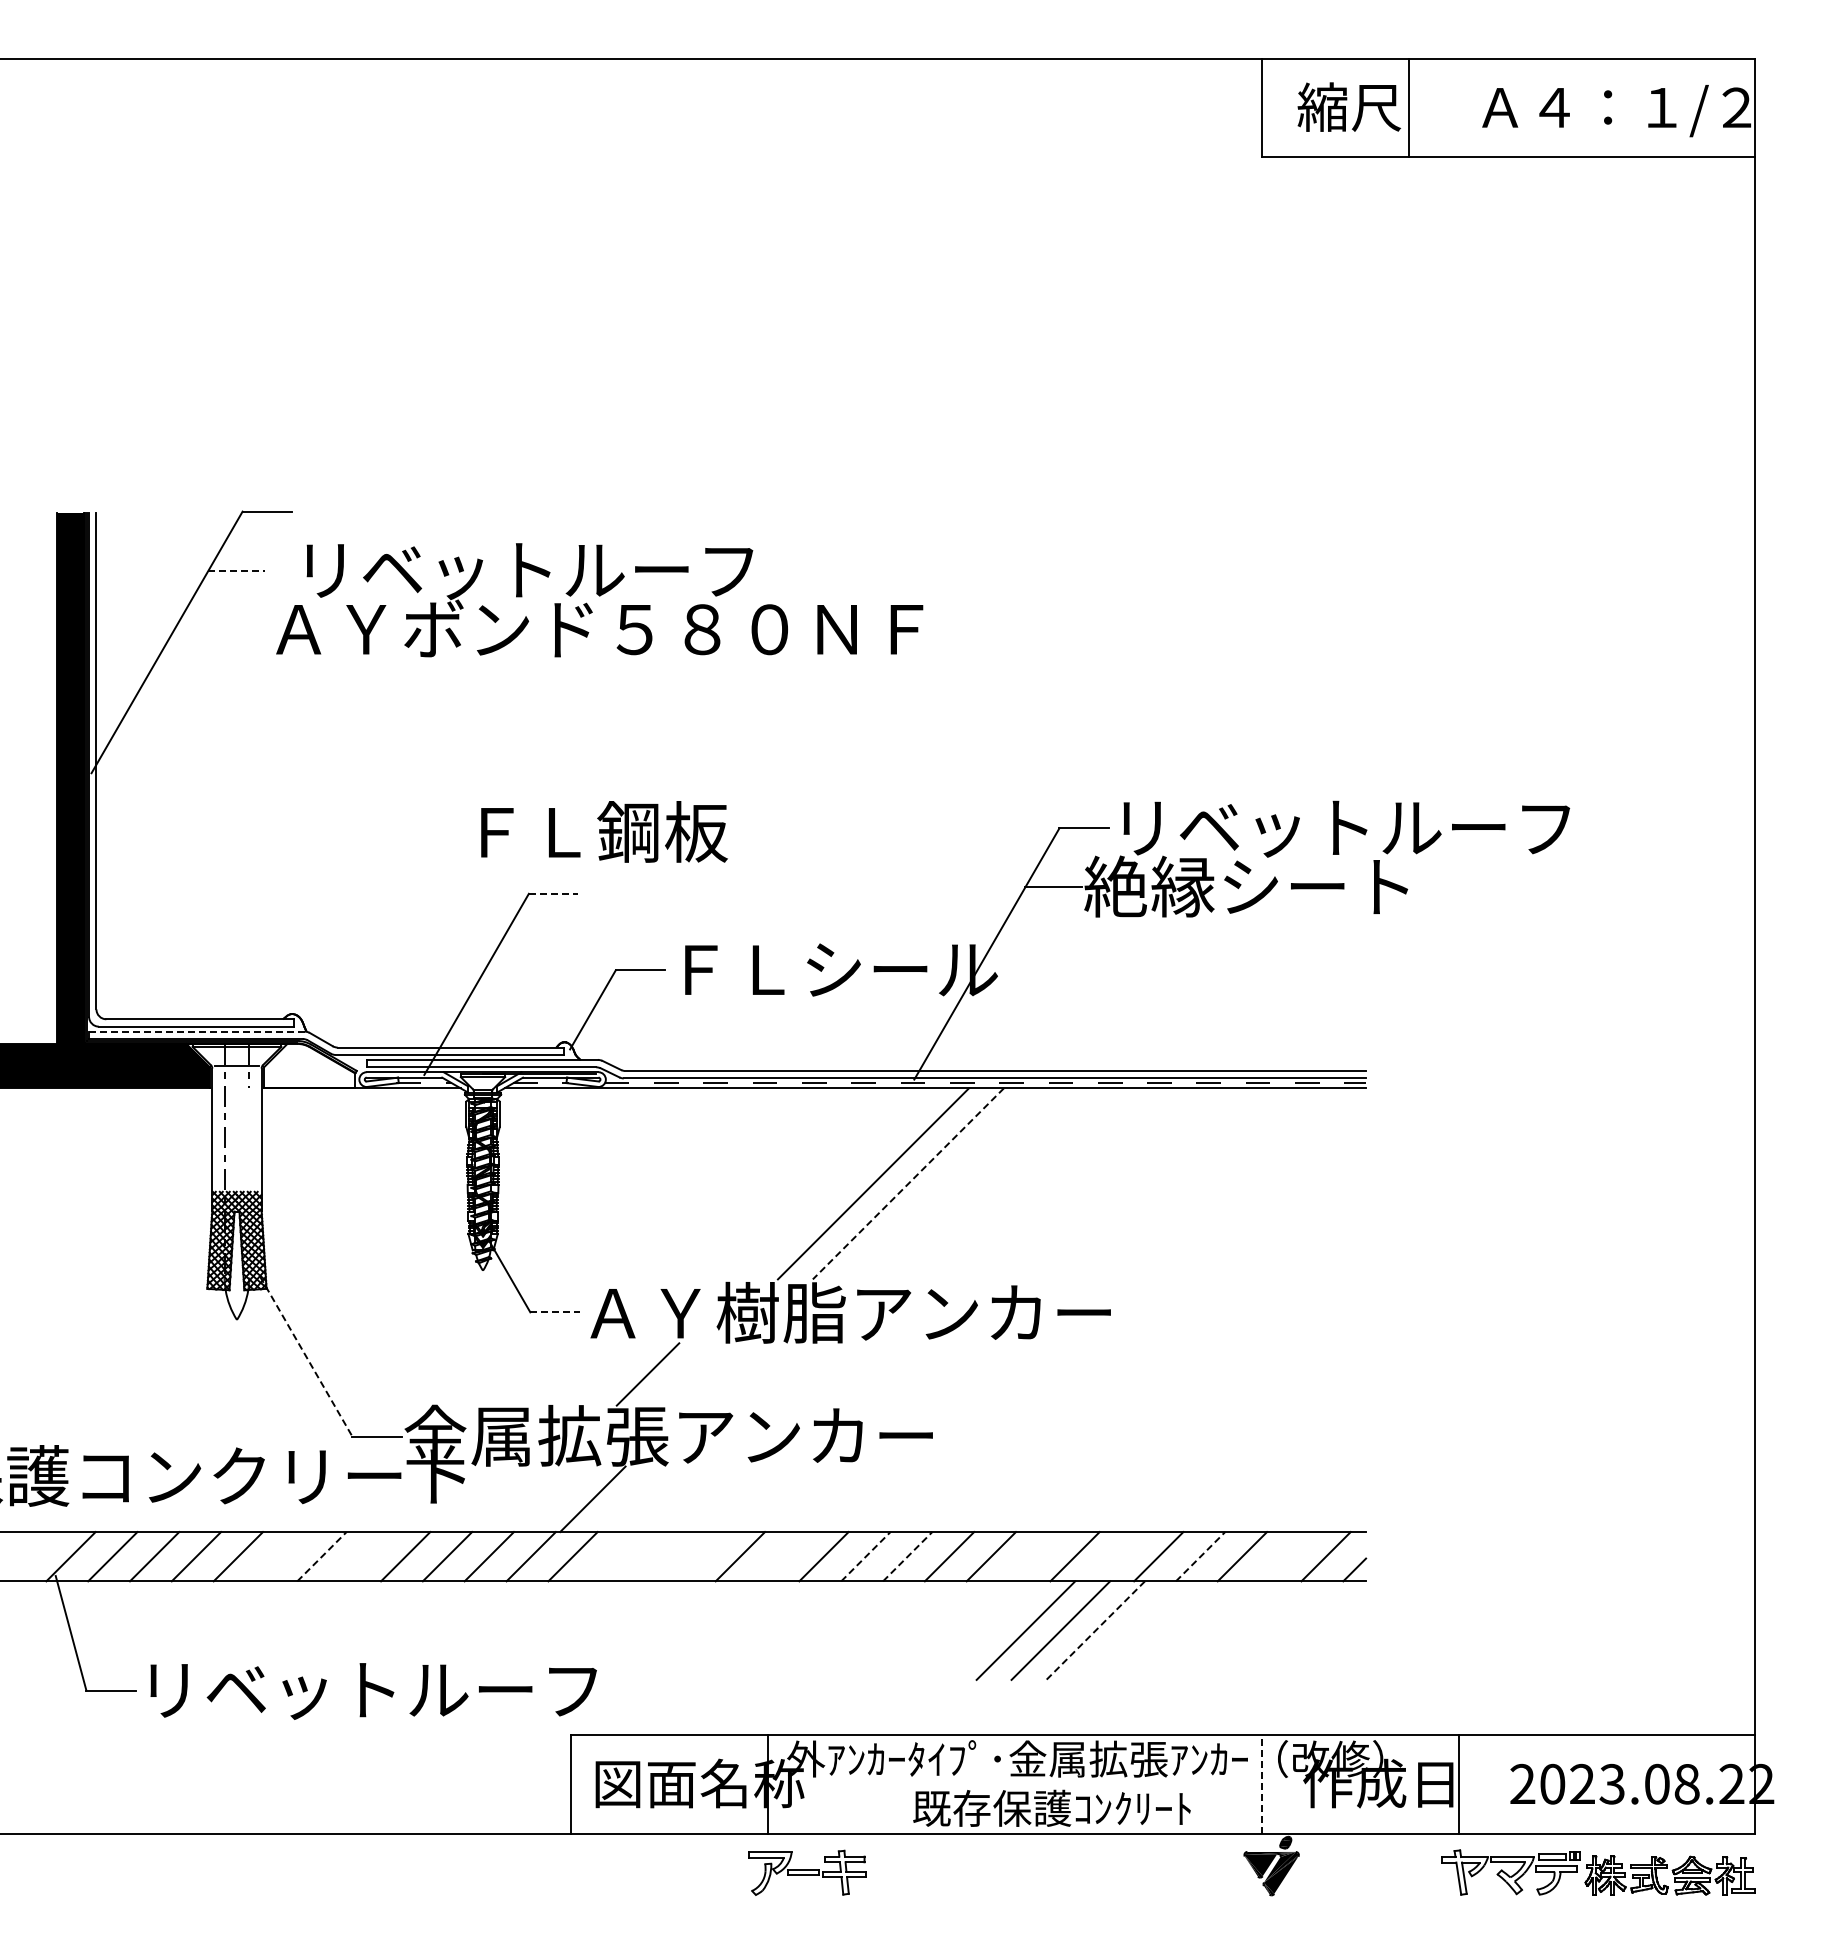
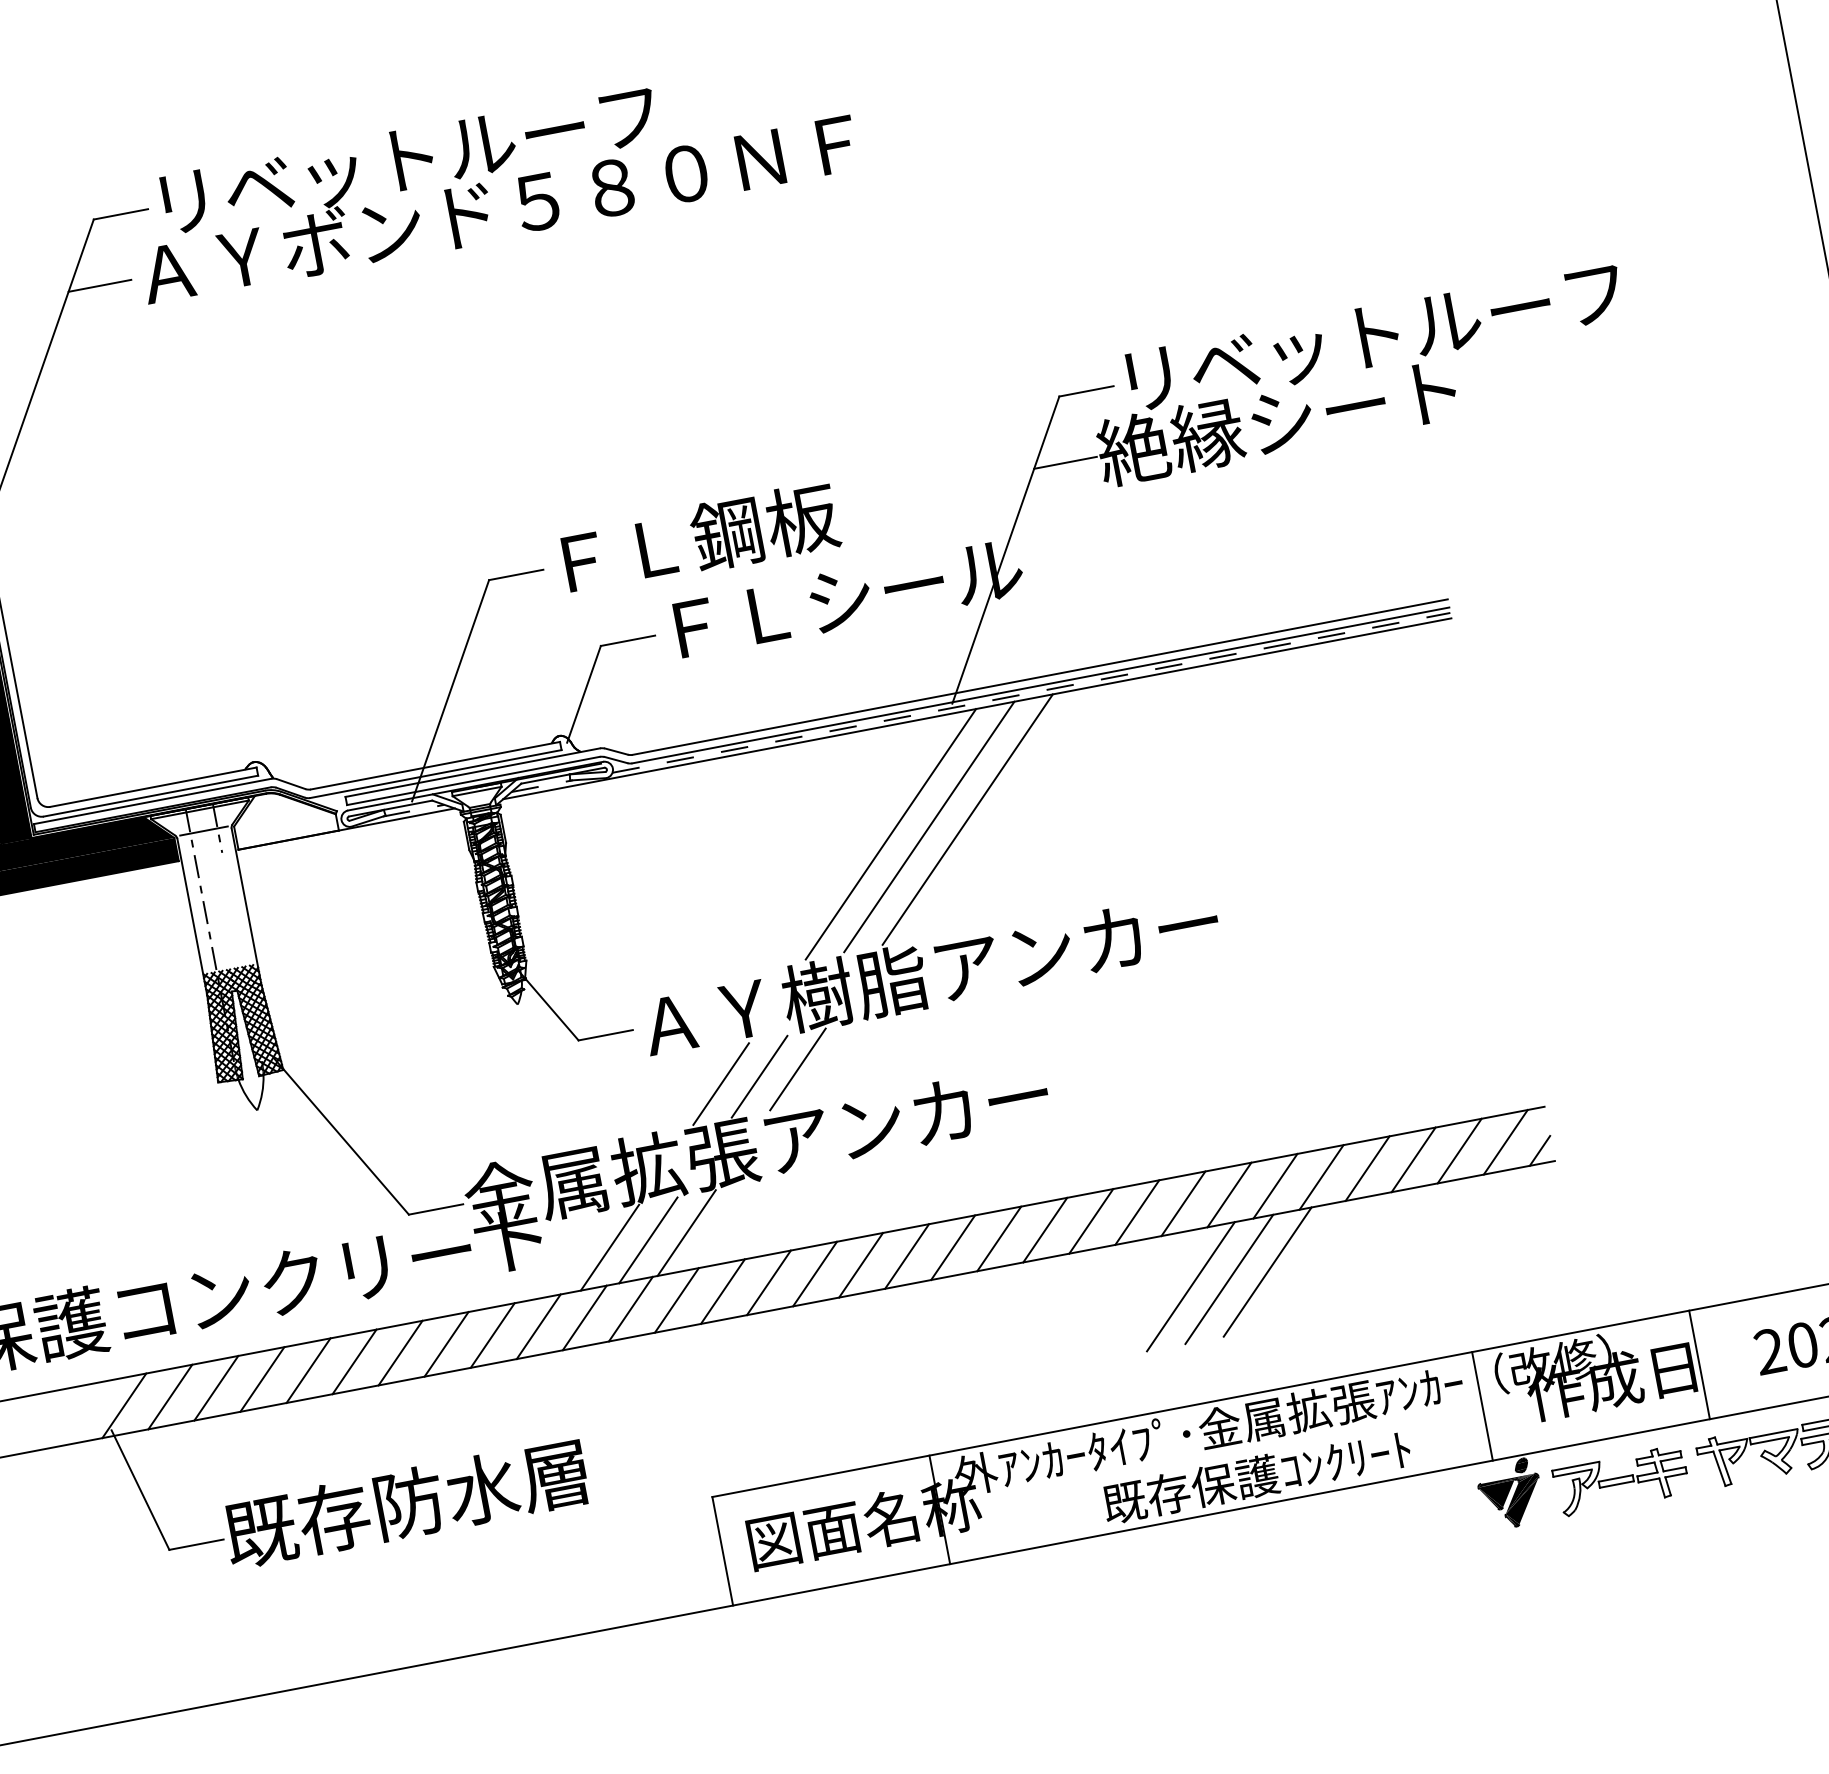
line: (237, 570) -> (100, 285), dashed -> solid
text: (599, 600) -> (492, 177), moved
text: (604, 831) -> (700, 538), moved
line: (553, 893) -> (516, 574), dashed -> solid
line: (196, 1031) -> (152, 801), dashed -> solid
line: (838, 1183) -> (890, 833), added
line: (908, 1184) -> (967, 820), dashed -> solid
line: (555, 1312) -> (606, 1035), dashed -> solid
line: (306, 1357) -> (341, 1137), dashed -> solid
line: (682, 1374) -> (759, 1076), added
line: (717, 1374) -> (797, 1069), added
line: (522, 1499) -> (609, 1248), added
line: (557, 1499) -> (647, 1240), added
line: (279, 1556) -> (353, 1361), added
line: (321, 1556) -> (400, 1353), dashed -> solid
line: (363, 1556) -> (446, 1344), added
line: (614, 1556) -> (722, 1291), added
line: (656, 1556) -> (768, 1282), added
line: (698, 1556) -> (814, 1273), added
line: (781, 1556) -> (906, 1256), added
line: (865, 1556) -> (998, 1238), dashed -> solid
line: (907, 1556) -> (1044, 1229), dashed -> solid
line: (1032, 1556) -> (1182, 1203), added
line: (1116, 1556) -> (1275, 1186), added
line: (1200, 1556) -> (1367, 1168), dashed -> solid
line: (1283, 1556) -> (1458, 1151), added
line: (1095, 1630) -> (1267, 1271), dashed -> solid
text: (367, 1689) -> (478, 1489), リベットルーフ -> 既存防水層
line: (1261, 1783) -> (1482, 1405), dashed -> solid
part: (807, 1872) -> (1620, 1480), moved

